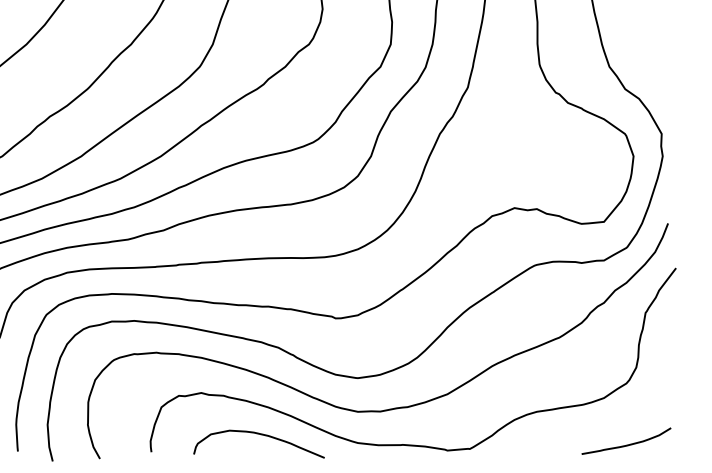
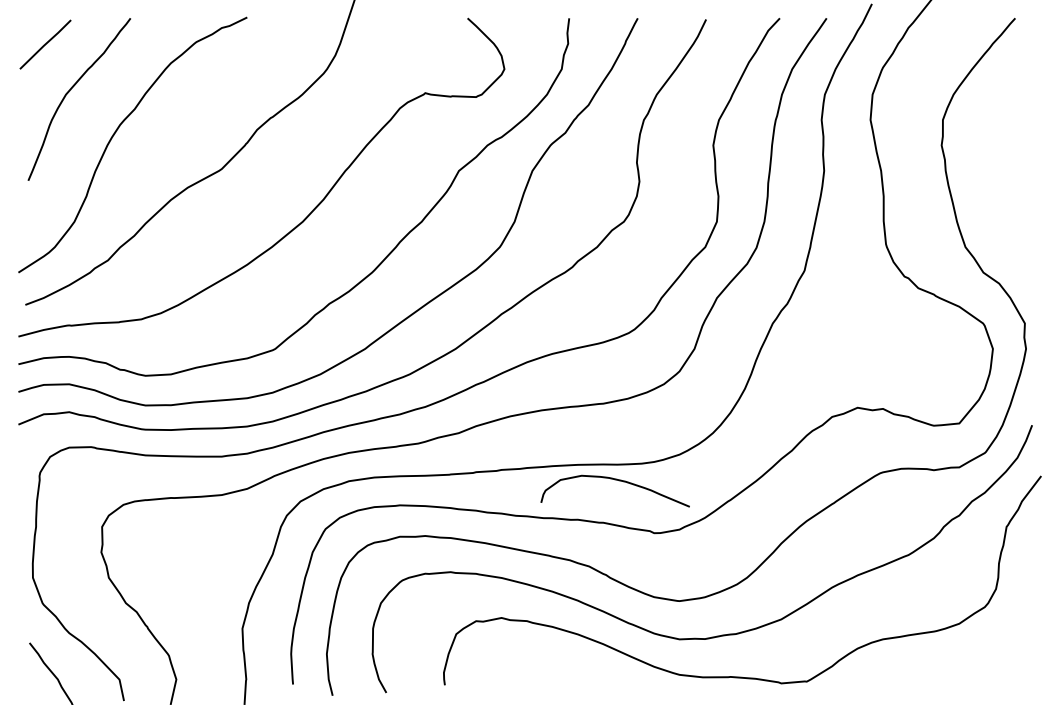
curve: (258, 434) -> (614, 480), moved
curve: (627, 444) -> (985, 676), removed

